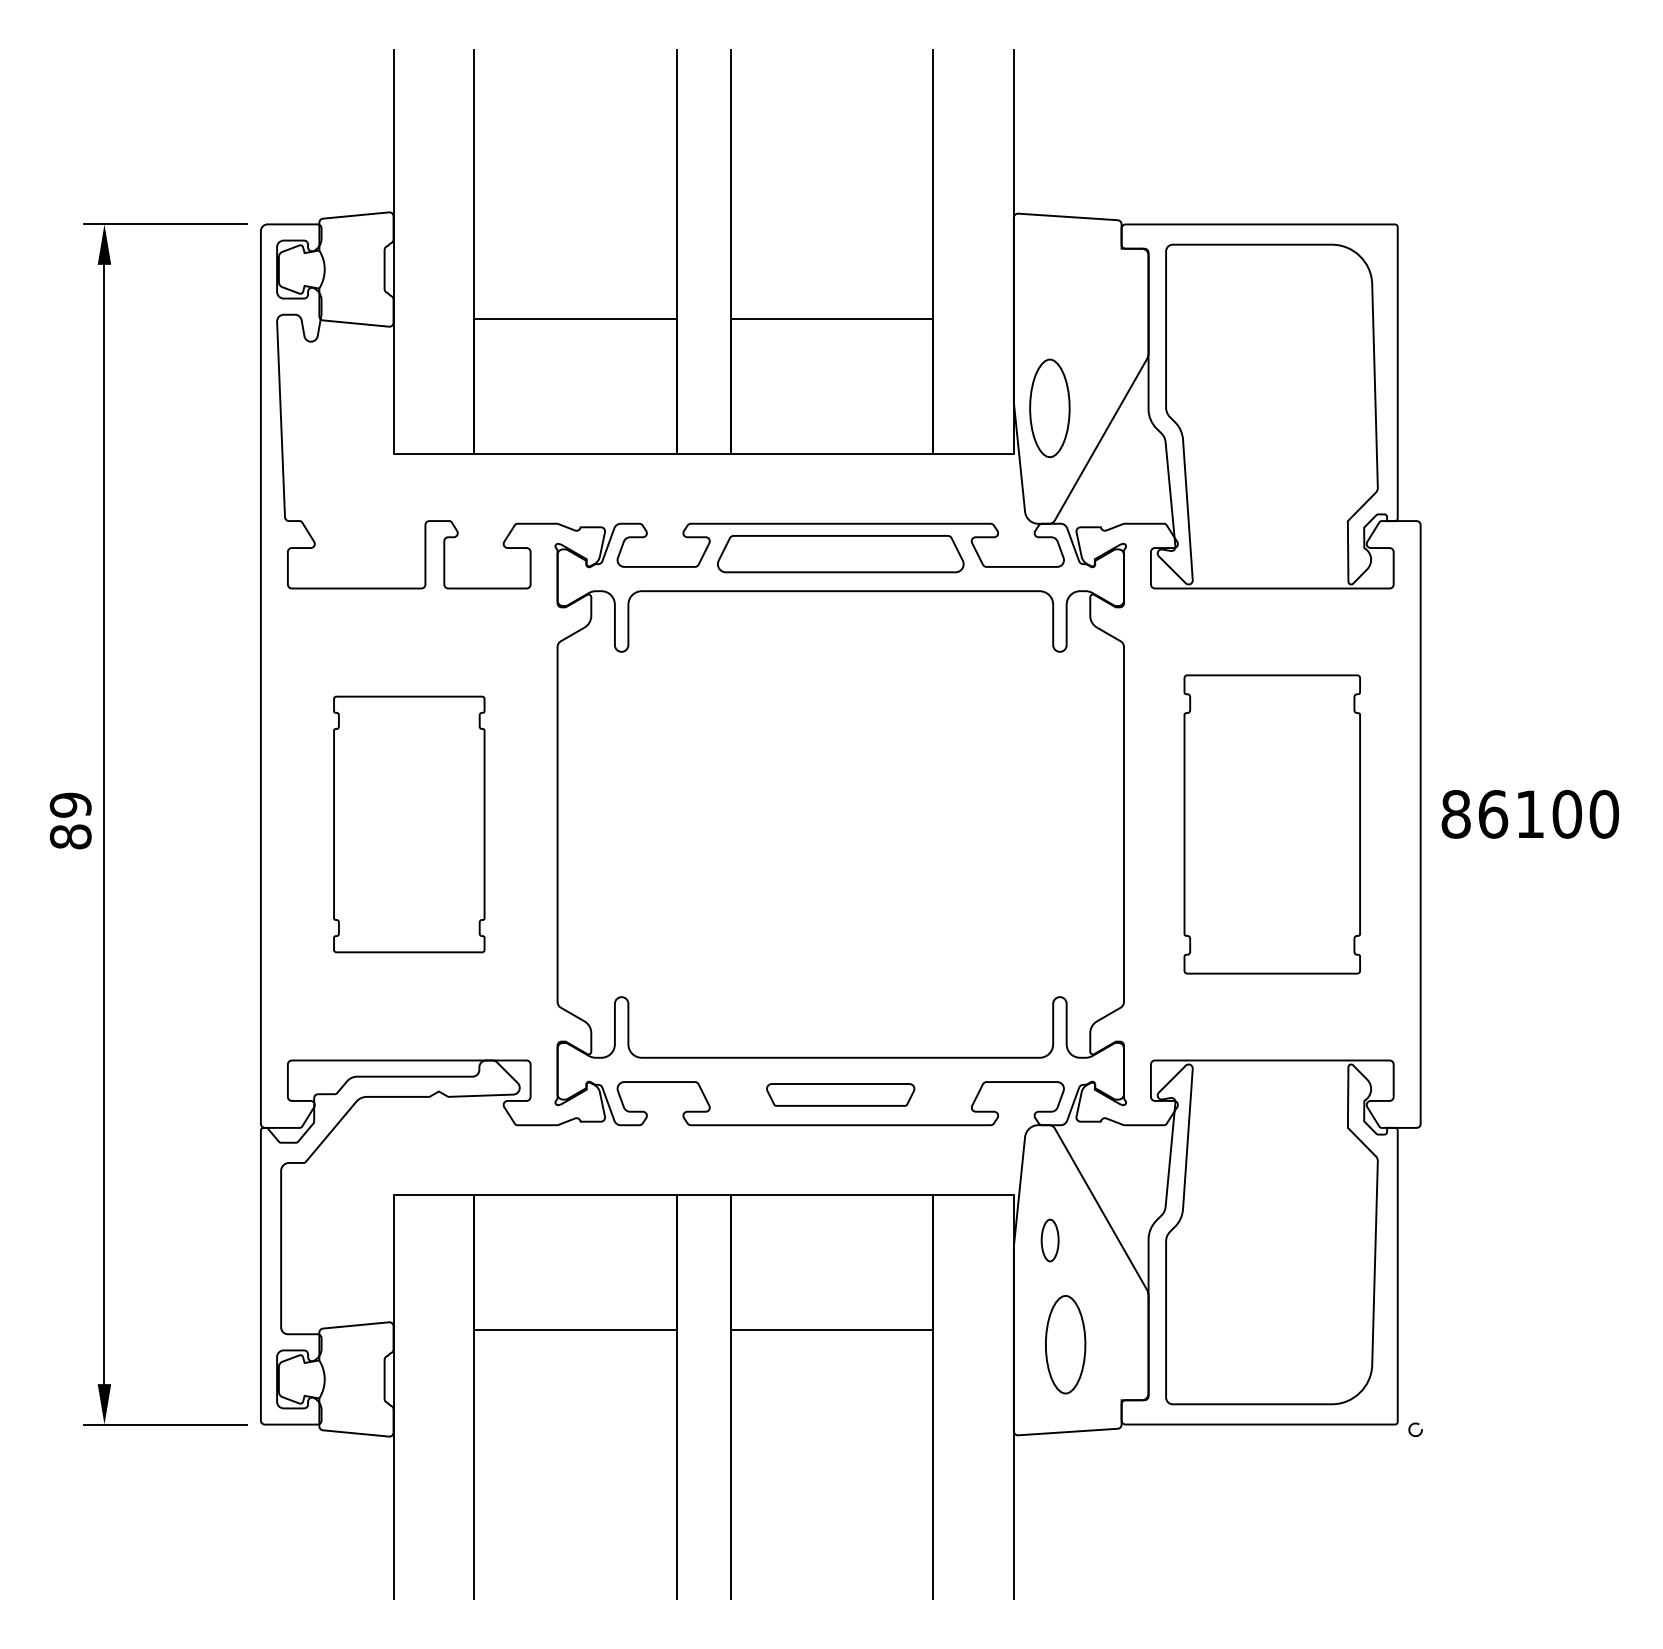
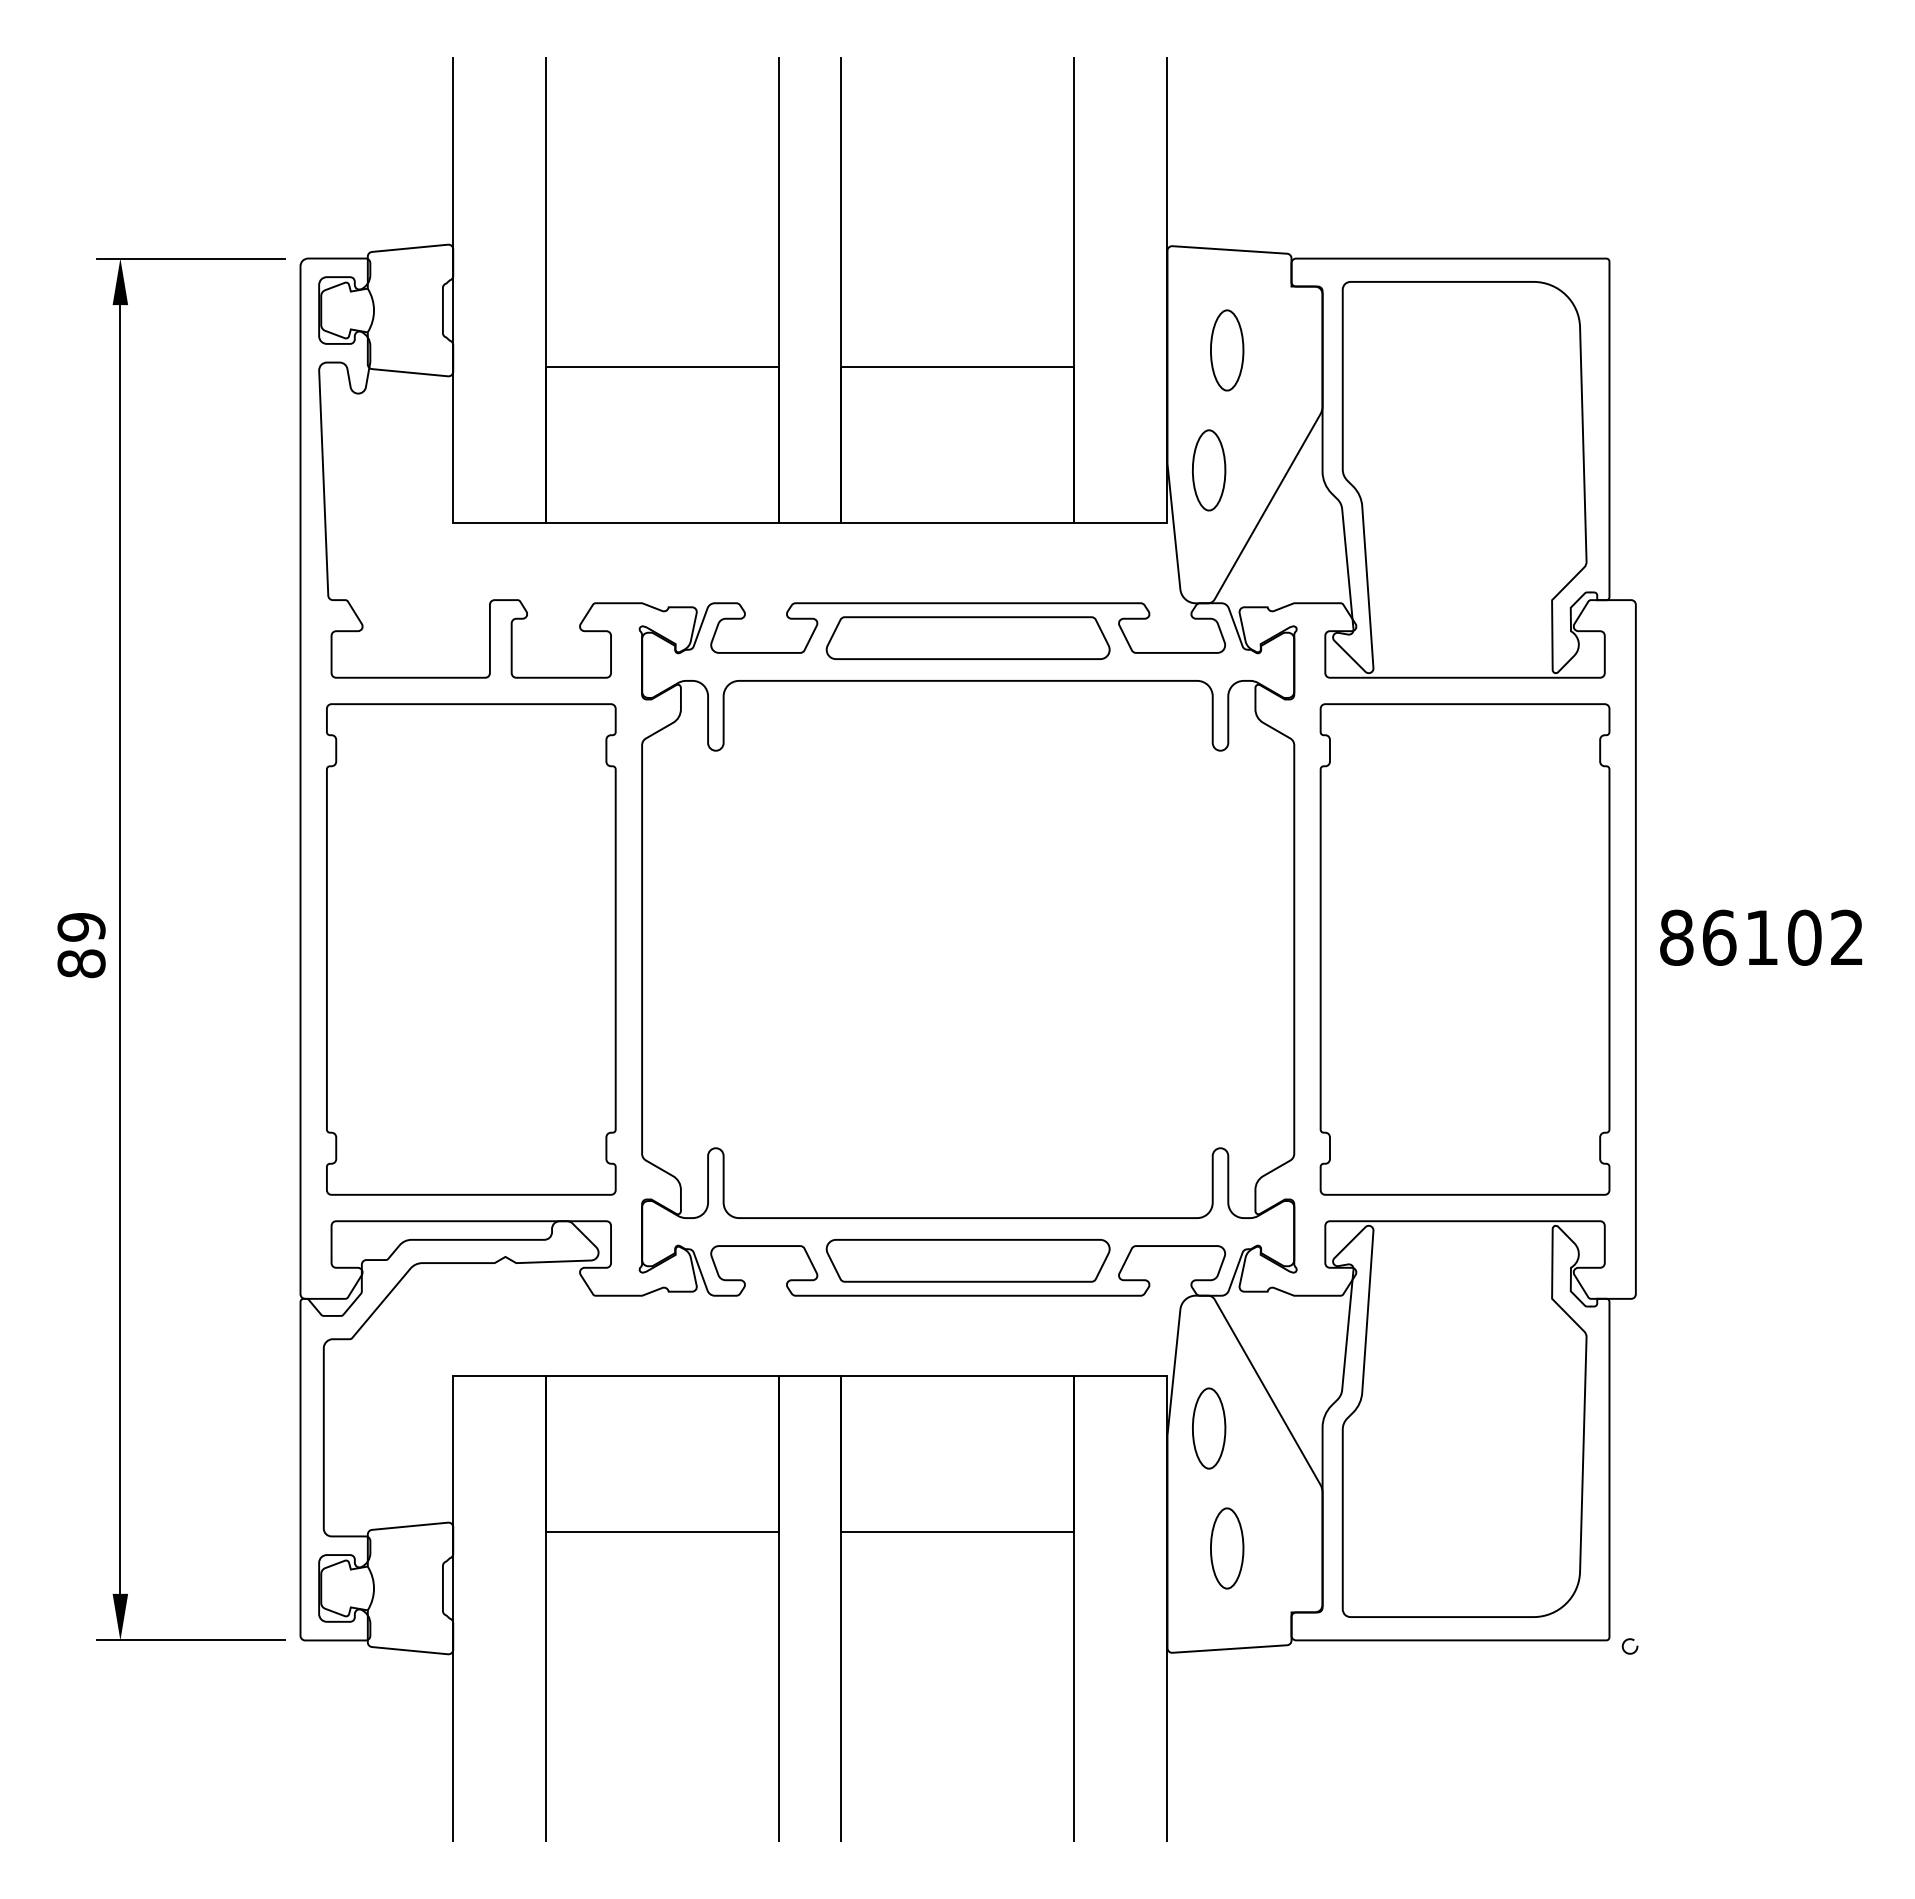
part: (1065, 304) -> (1227, 350), added
part: (1050, 408) -> (1209, 470), size x0.71
text: (1604, 814) -> (1847, 937), 86100 -> 86102
part: (409, 824) -> (471, 949), size x1.67
part: (1271, 824) -> (1464, 949), size x1.43
part: (840, 1094) -> (967, 1260), size x1.67
part: (1050, 1240) -> (1209, 1428), size x1.67
part: (1065, 1344) -> (1227, 1548), size x0.71

